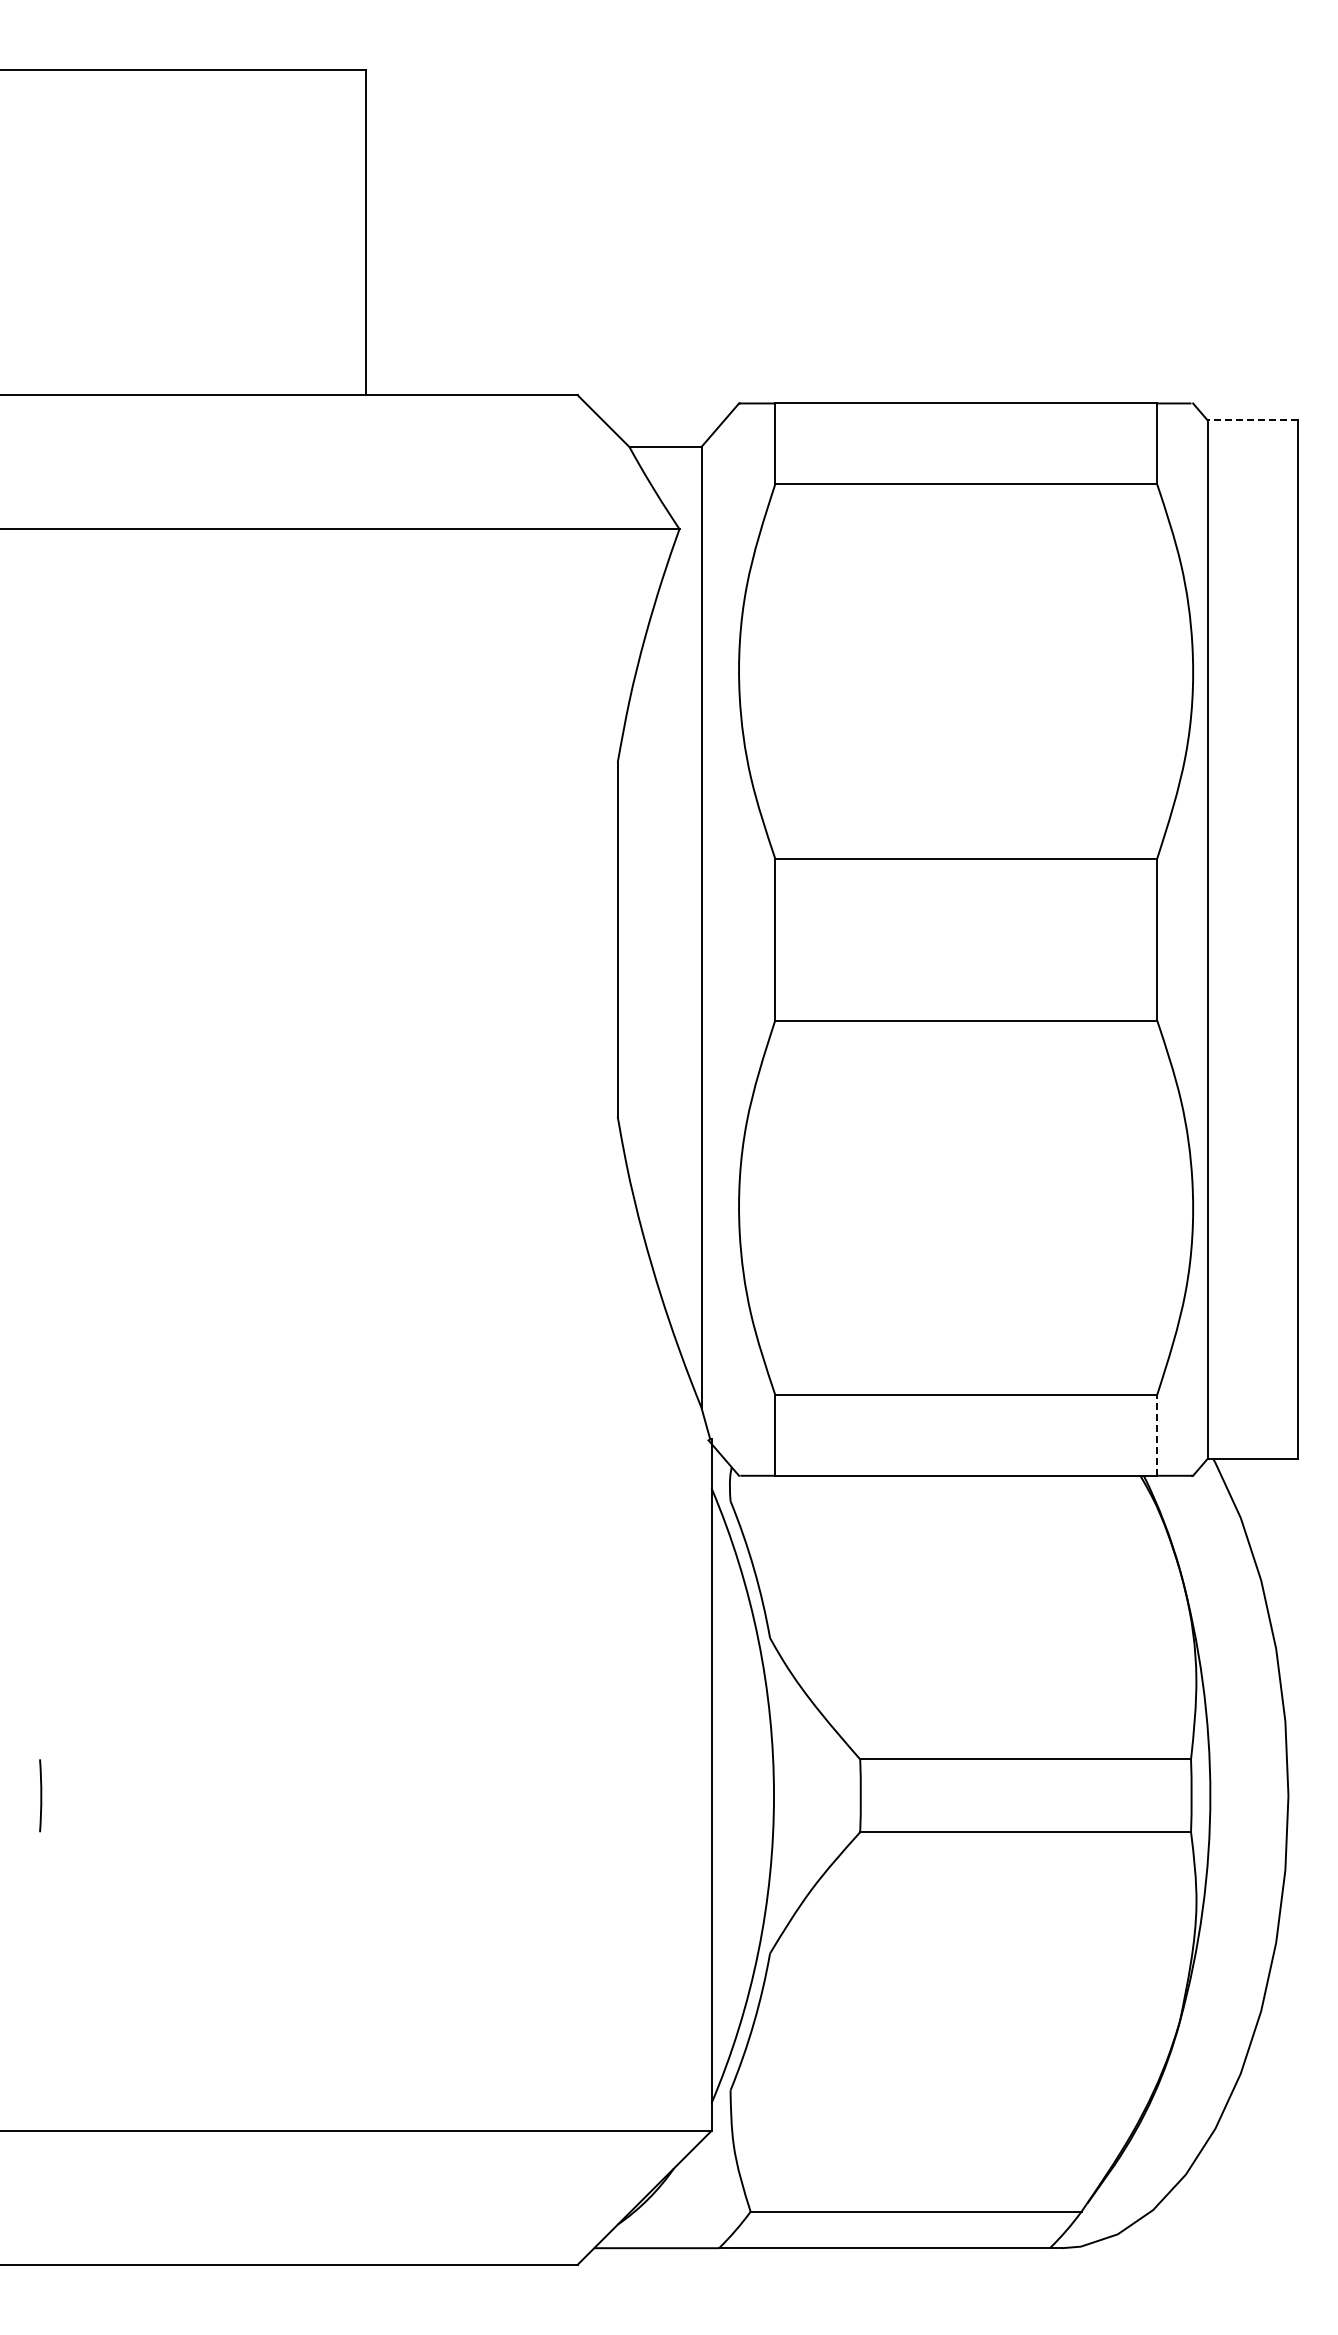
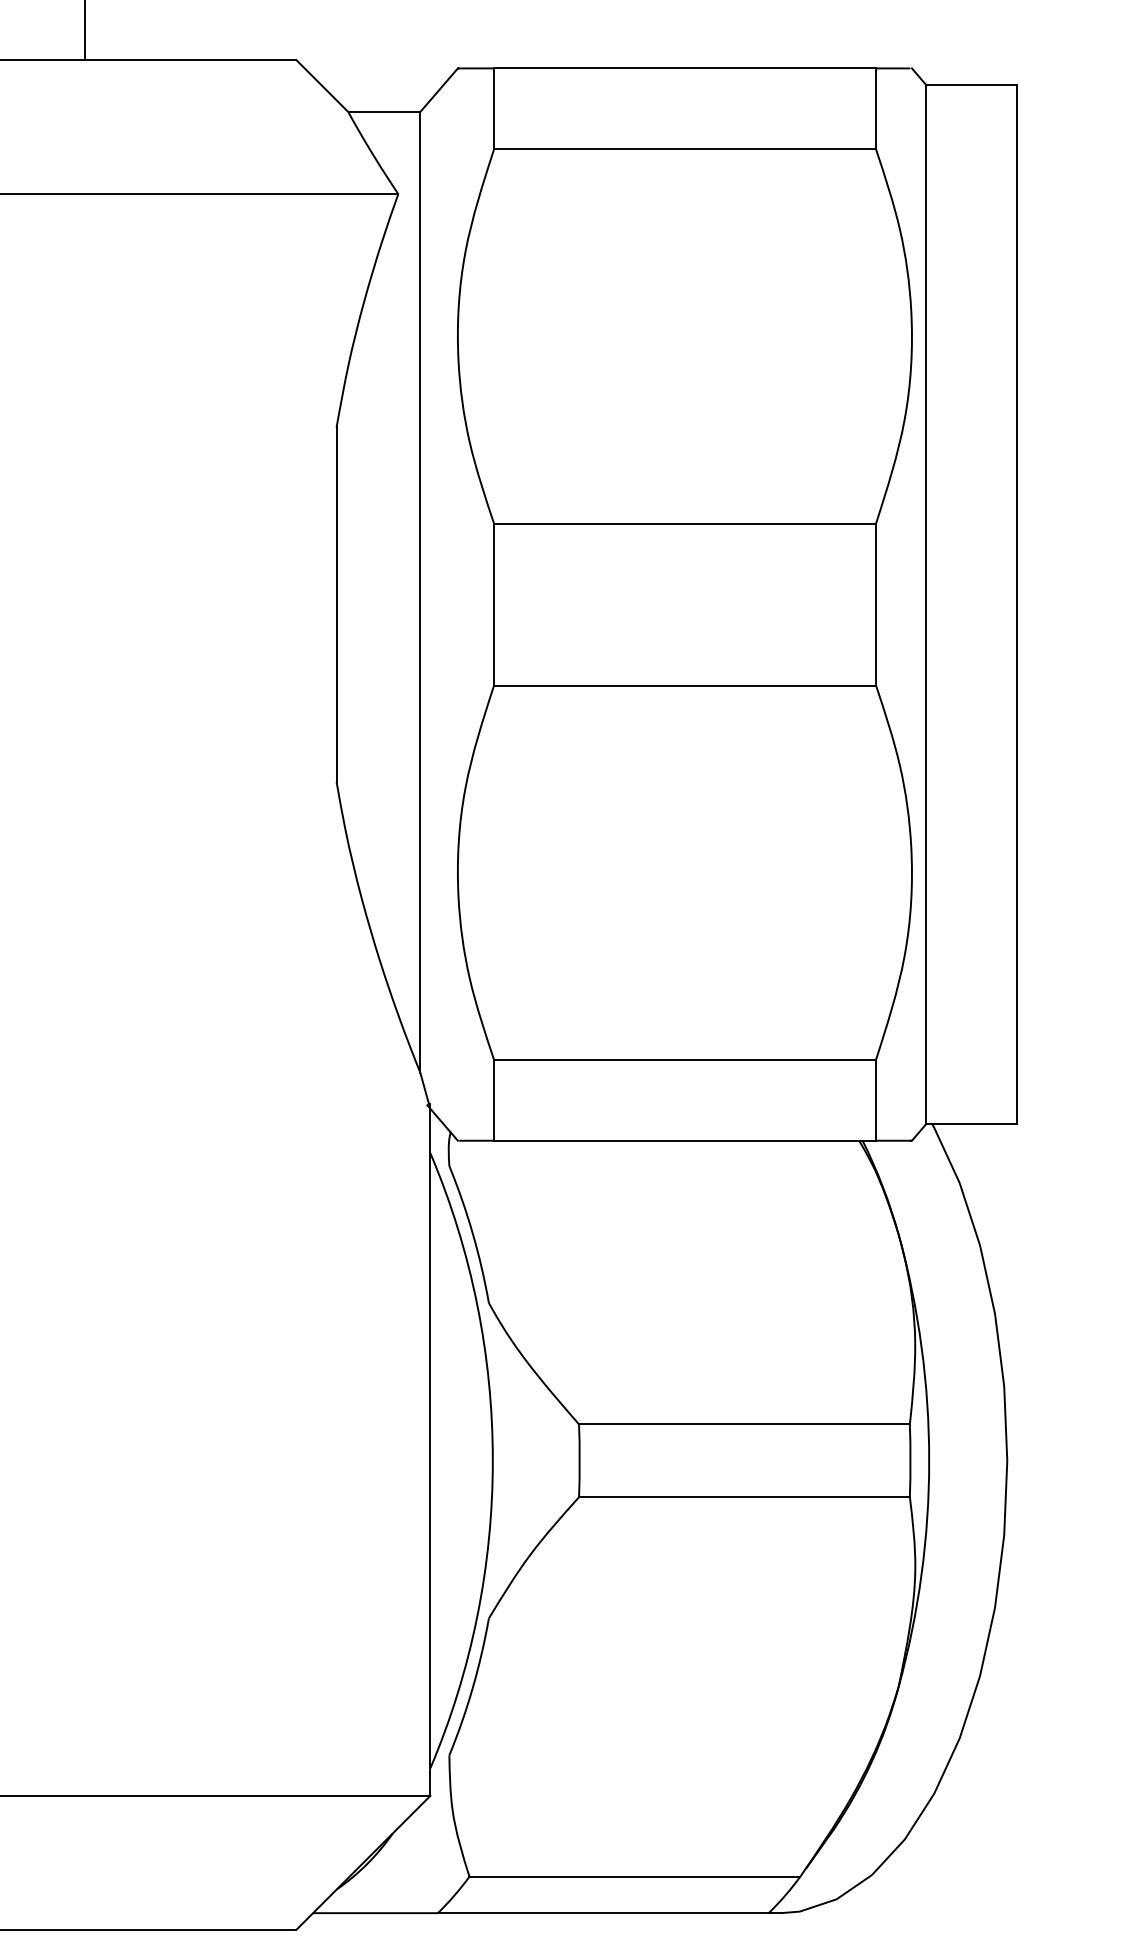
line: (1252, 420) -> (971, 85), dashed -> solid
line: (1157, 1434) -> (876, 1099), dashed -> solid

